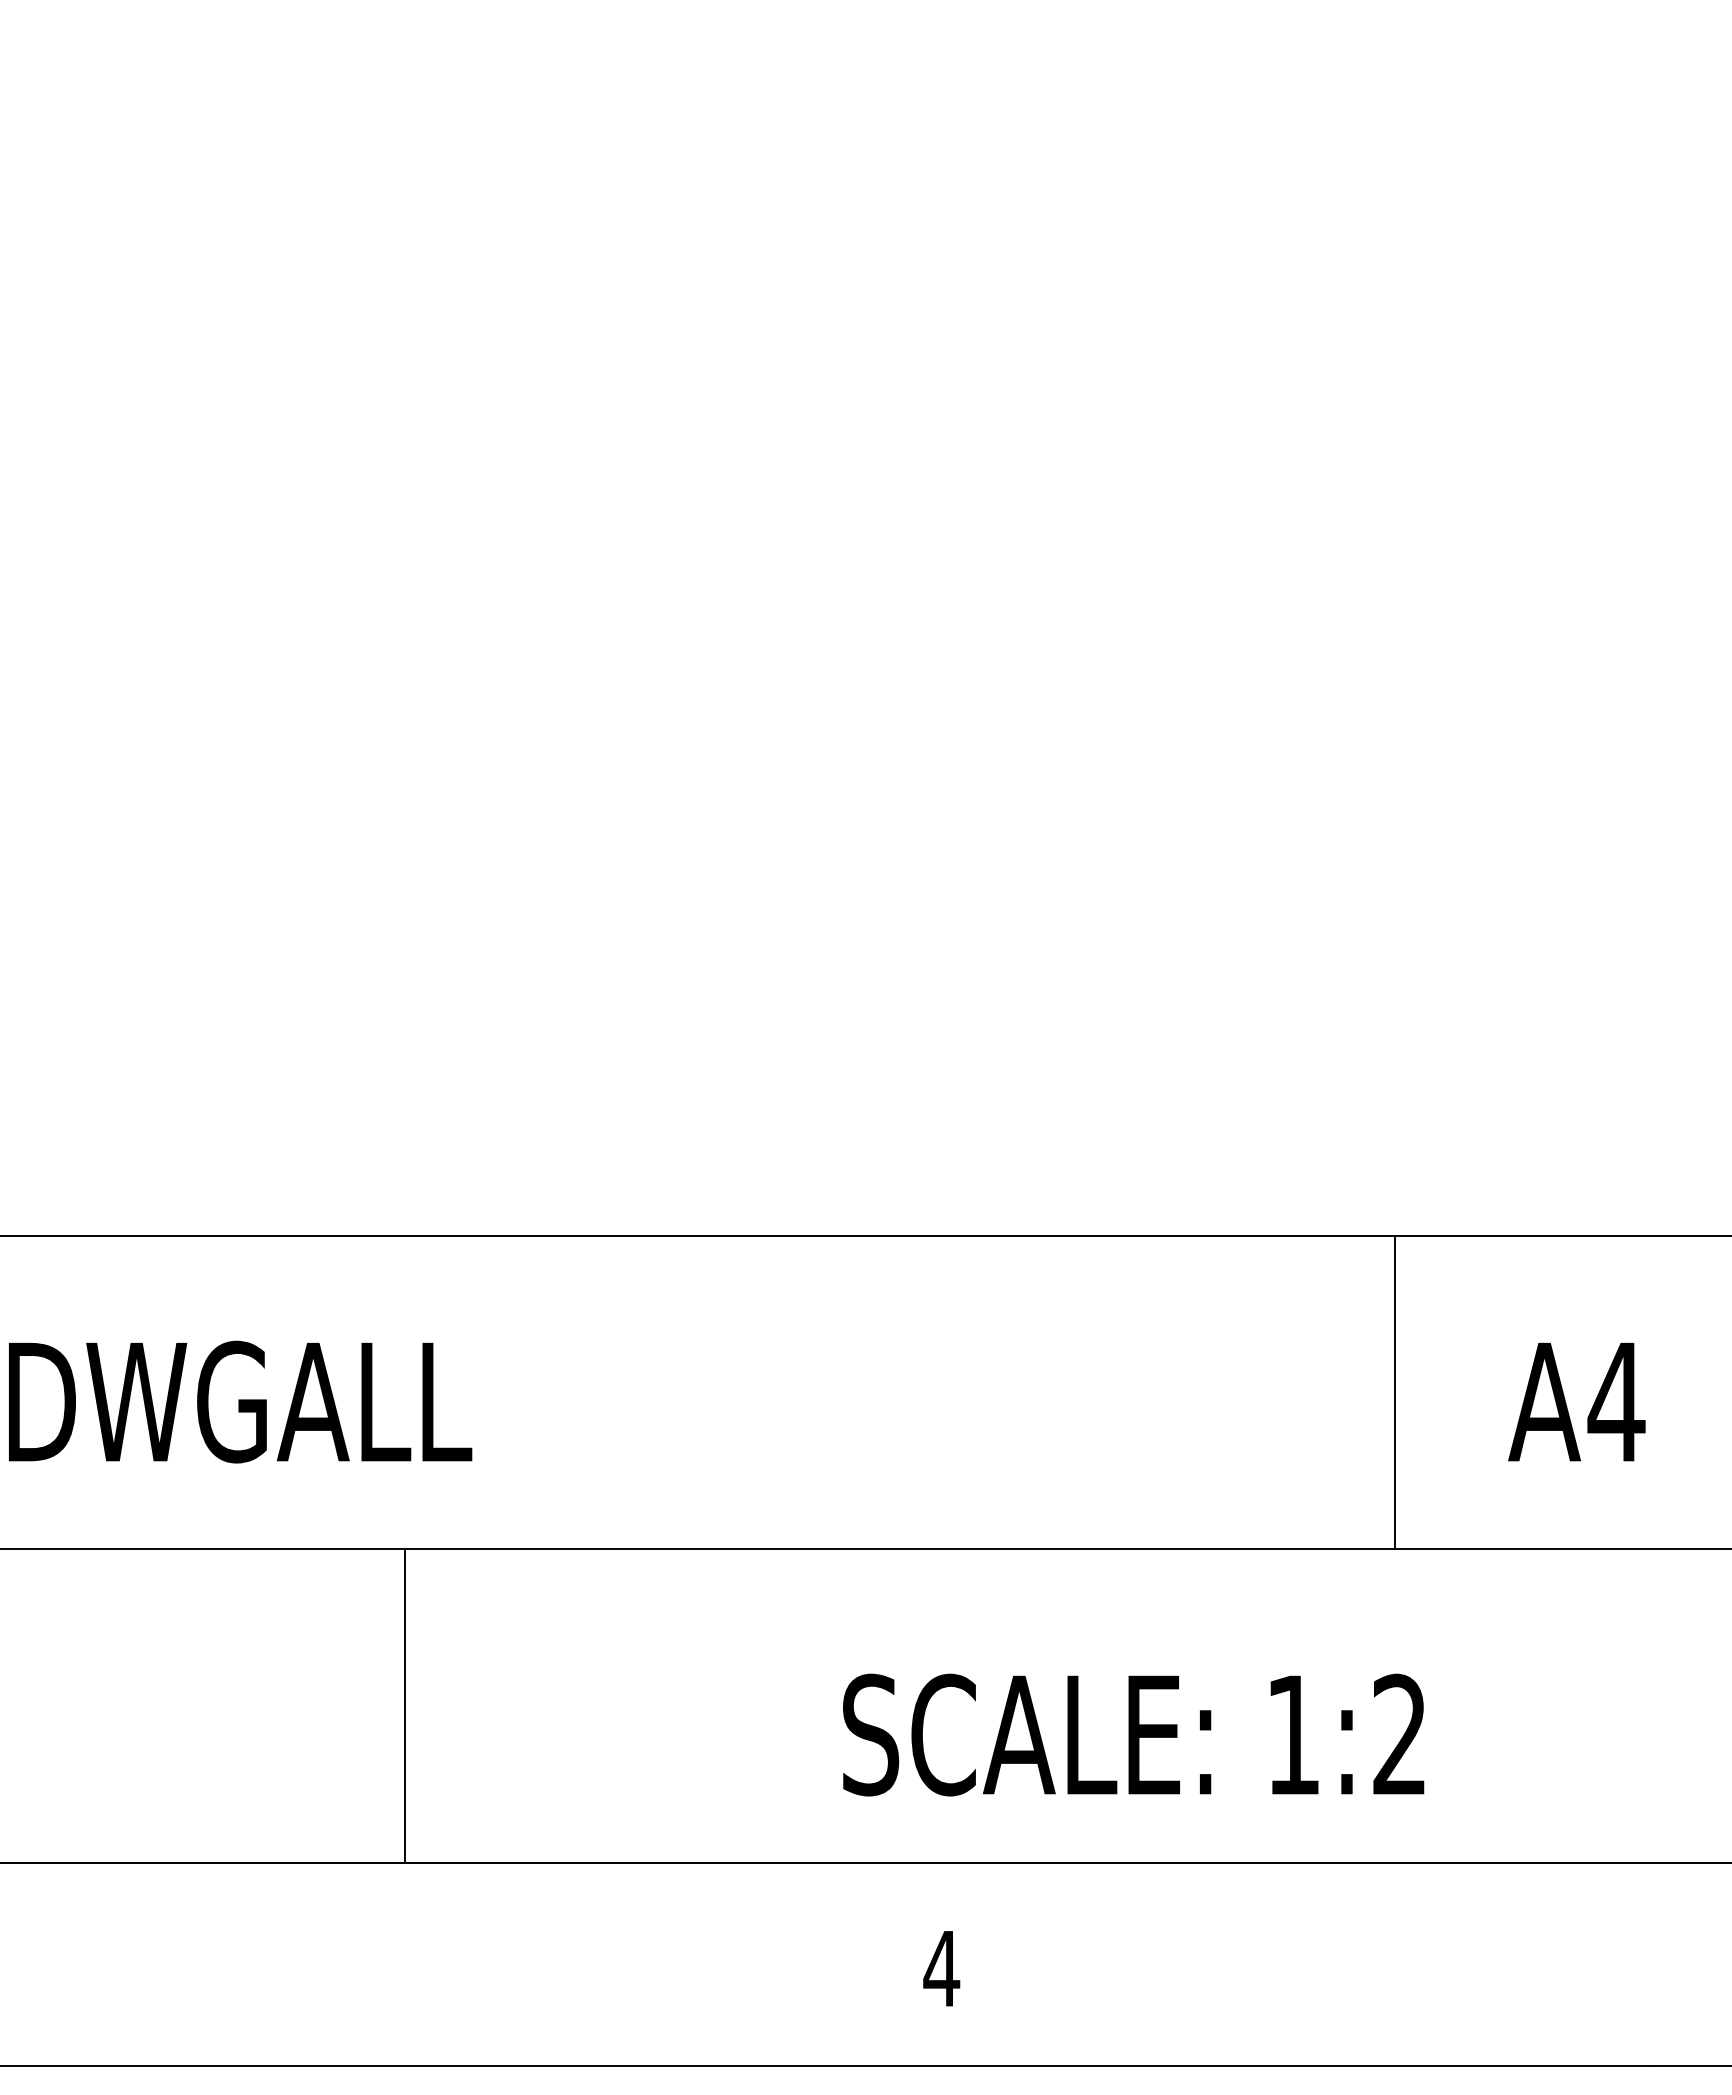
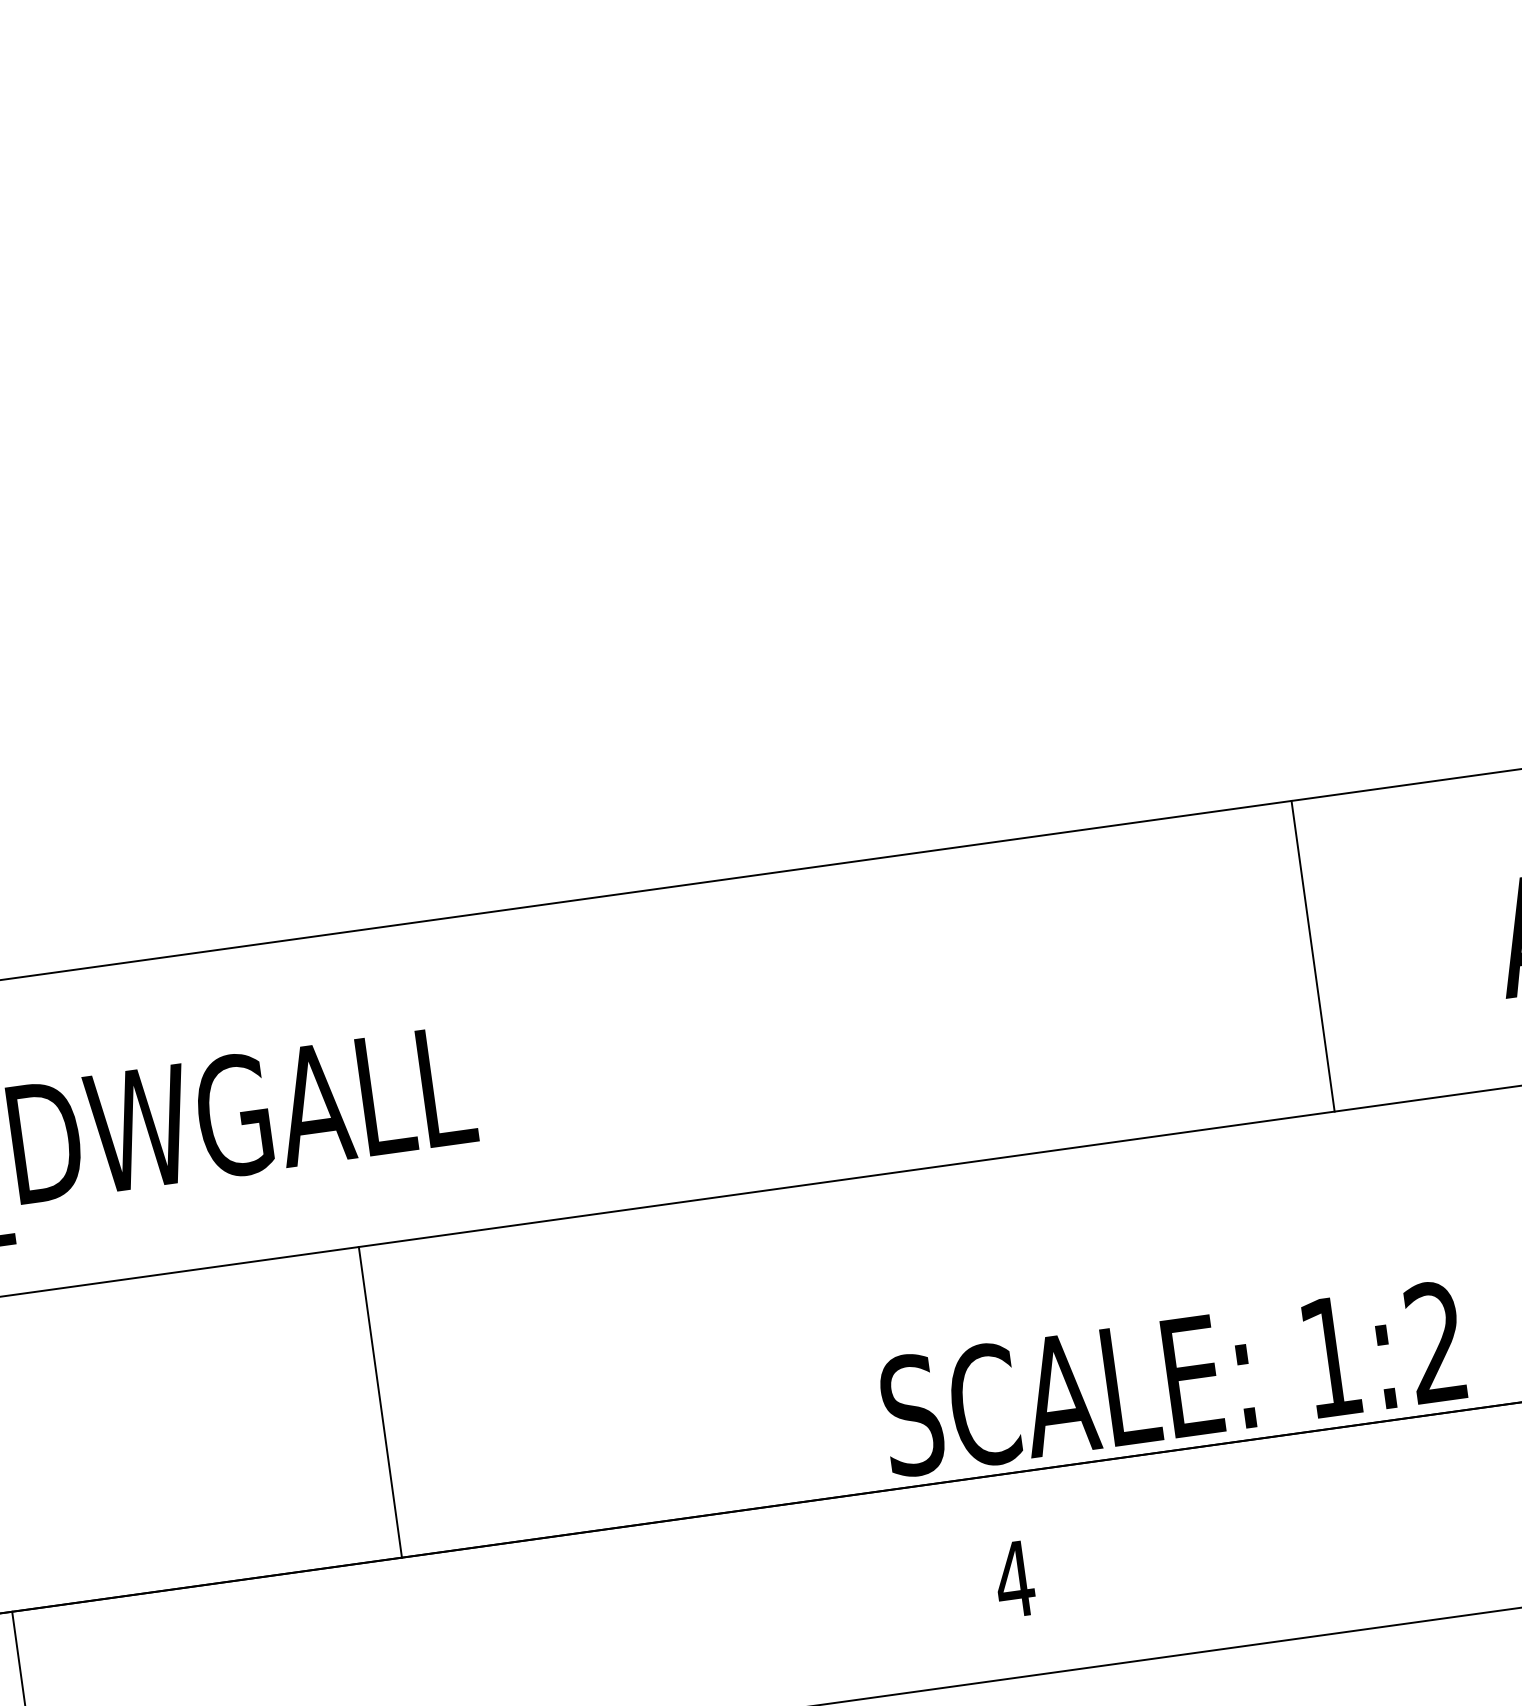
line: (1394, 1392) -> (1312, 956), moved
line: (404, 1705) -> (380, 1401), moved
text: (1133, 1734) -> (1172, 1378), moved

